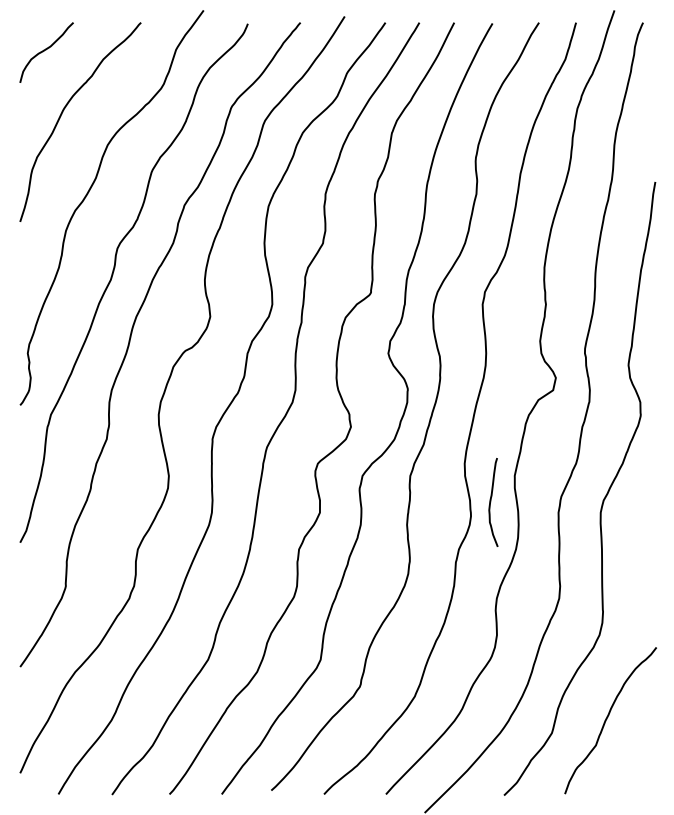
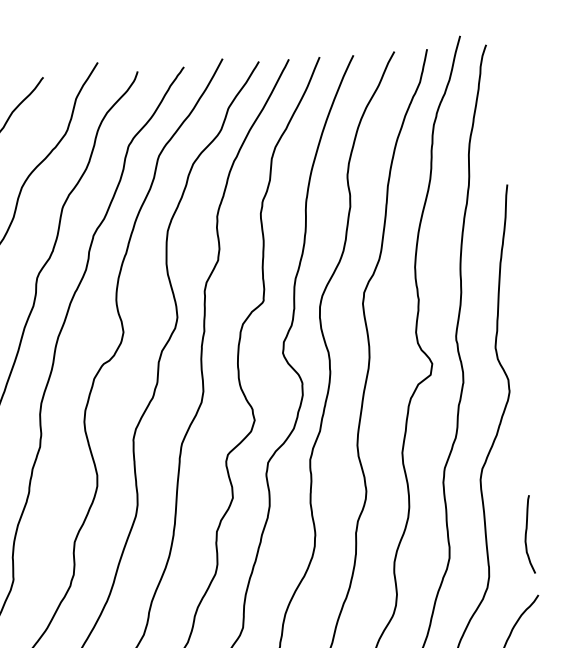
curve: (491, 502) -> (526, 534), moved

